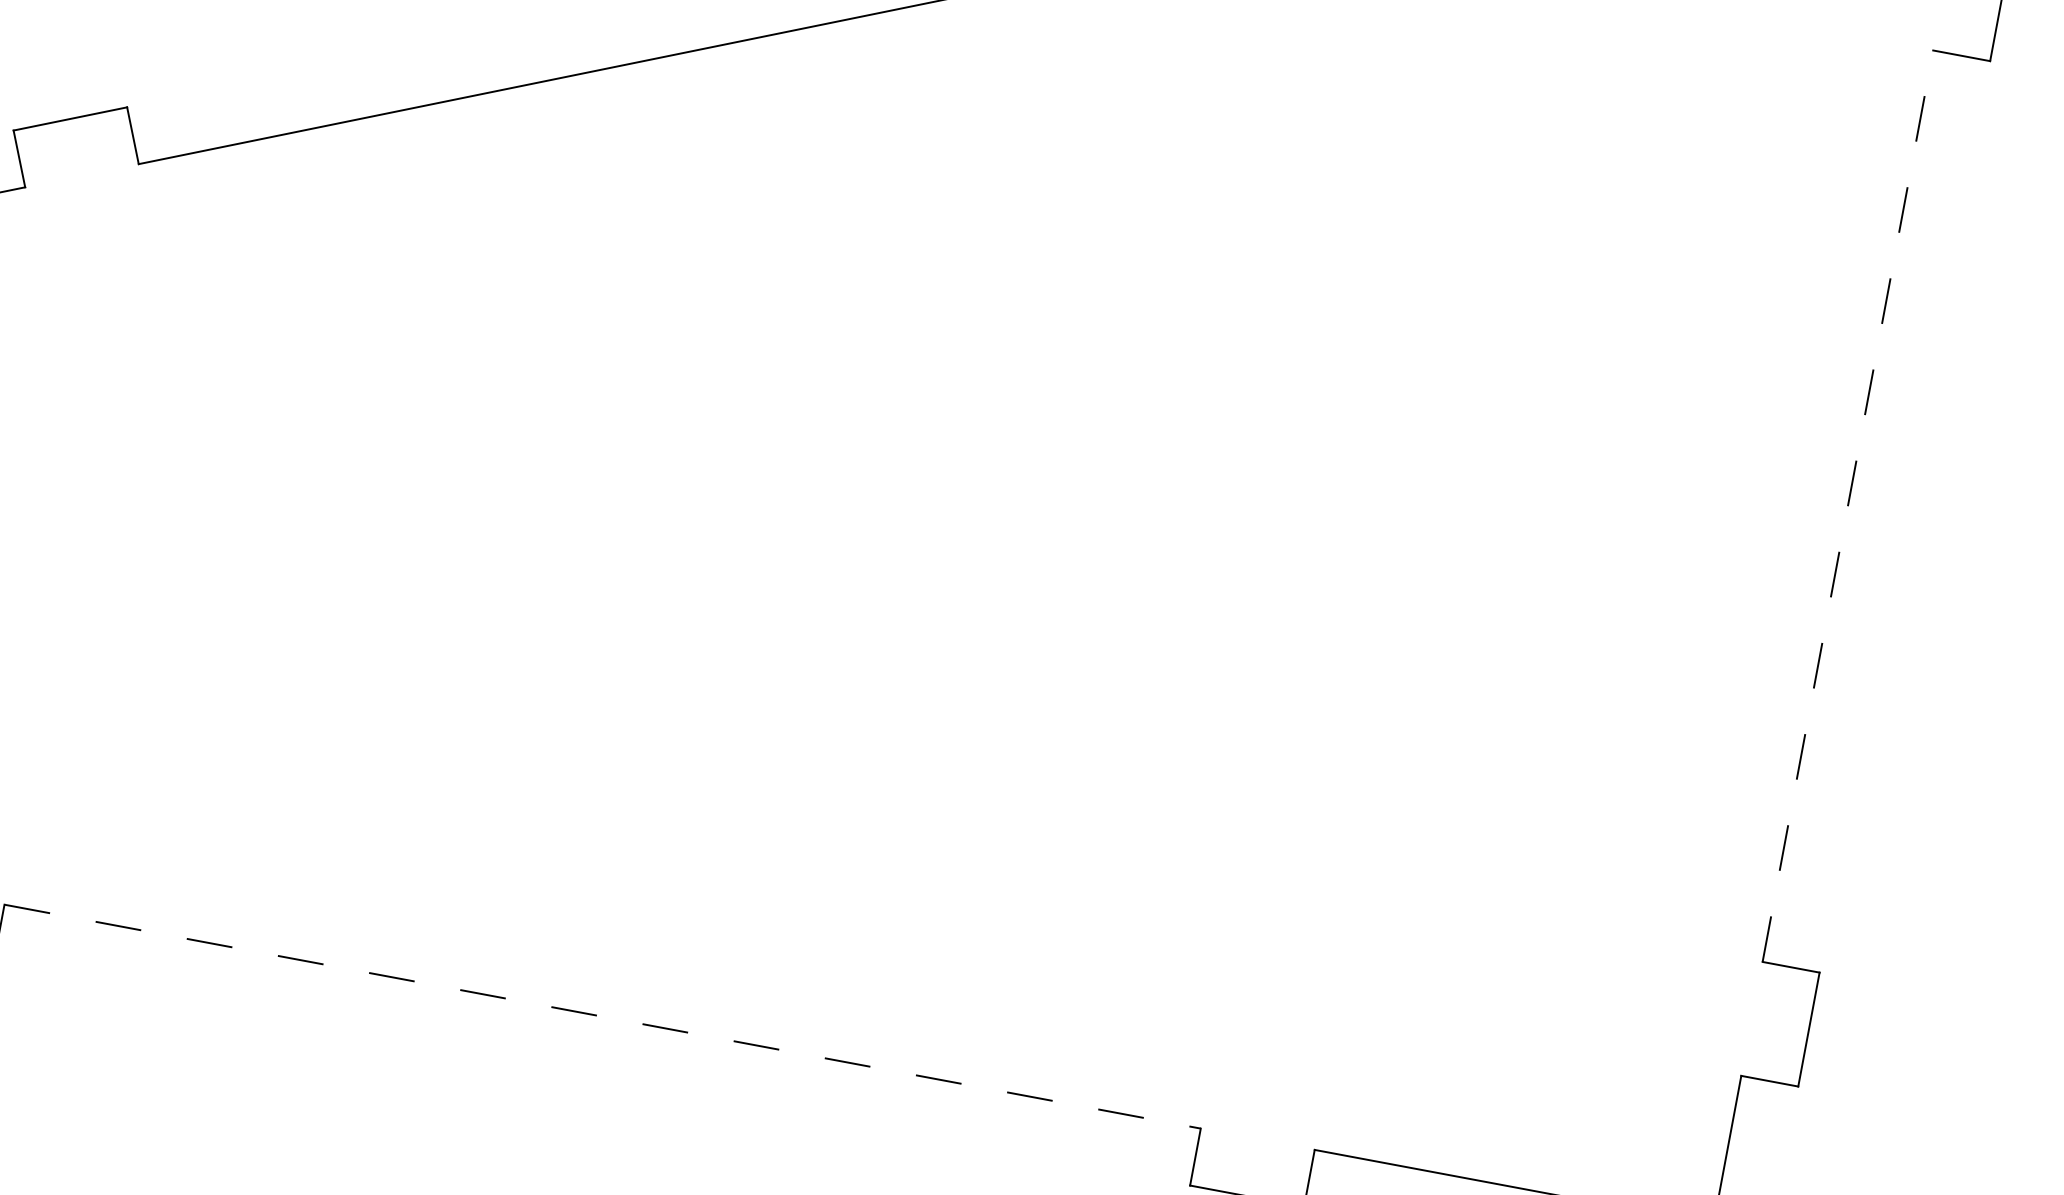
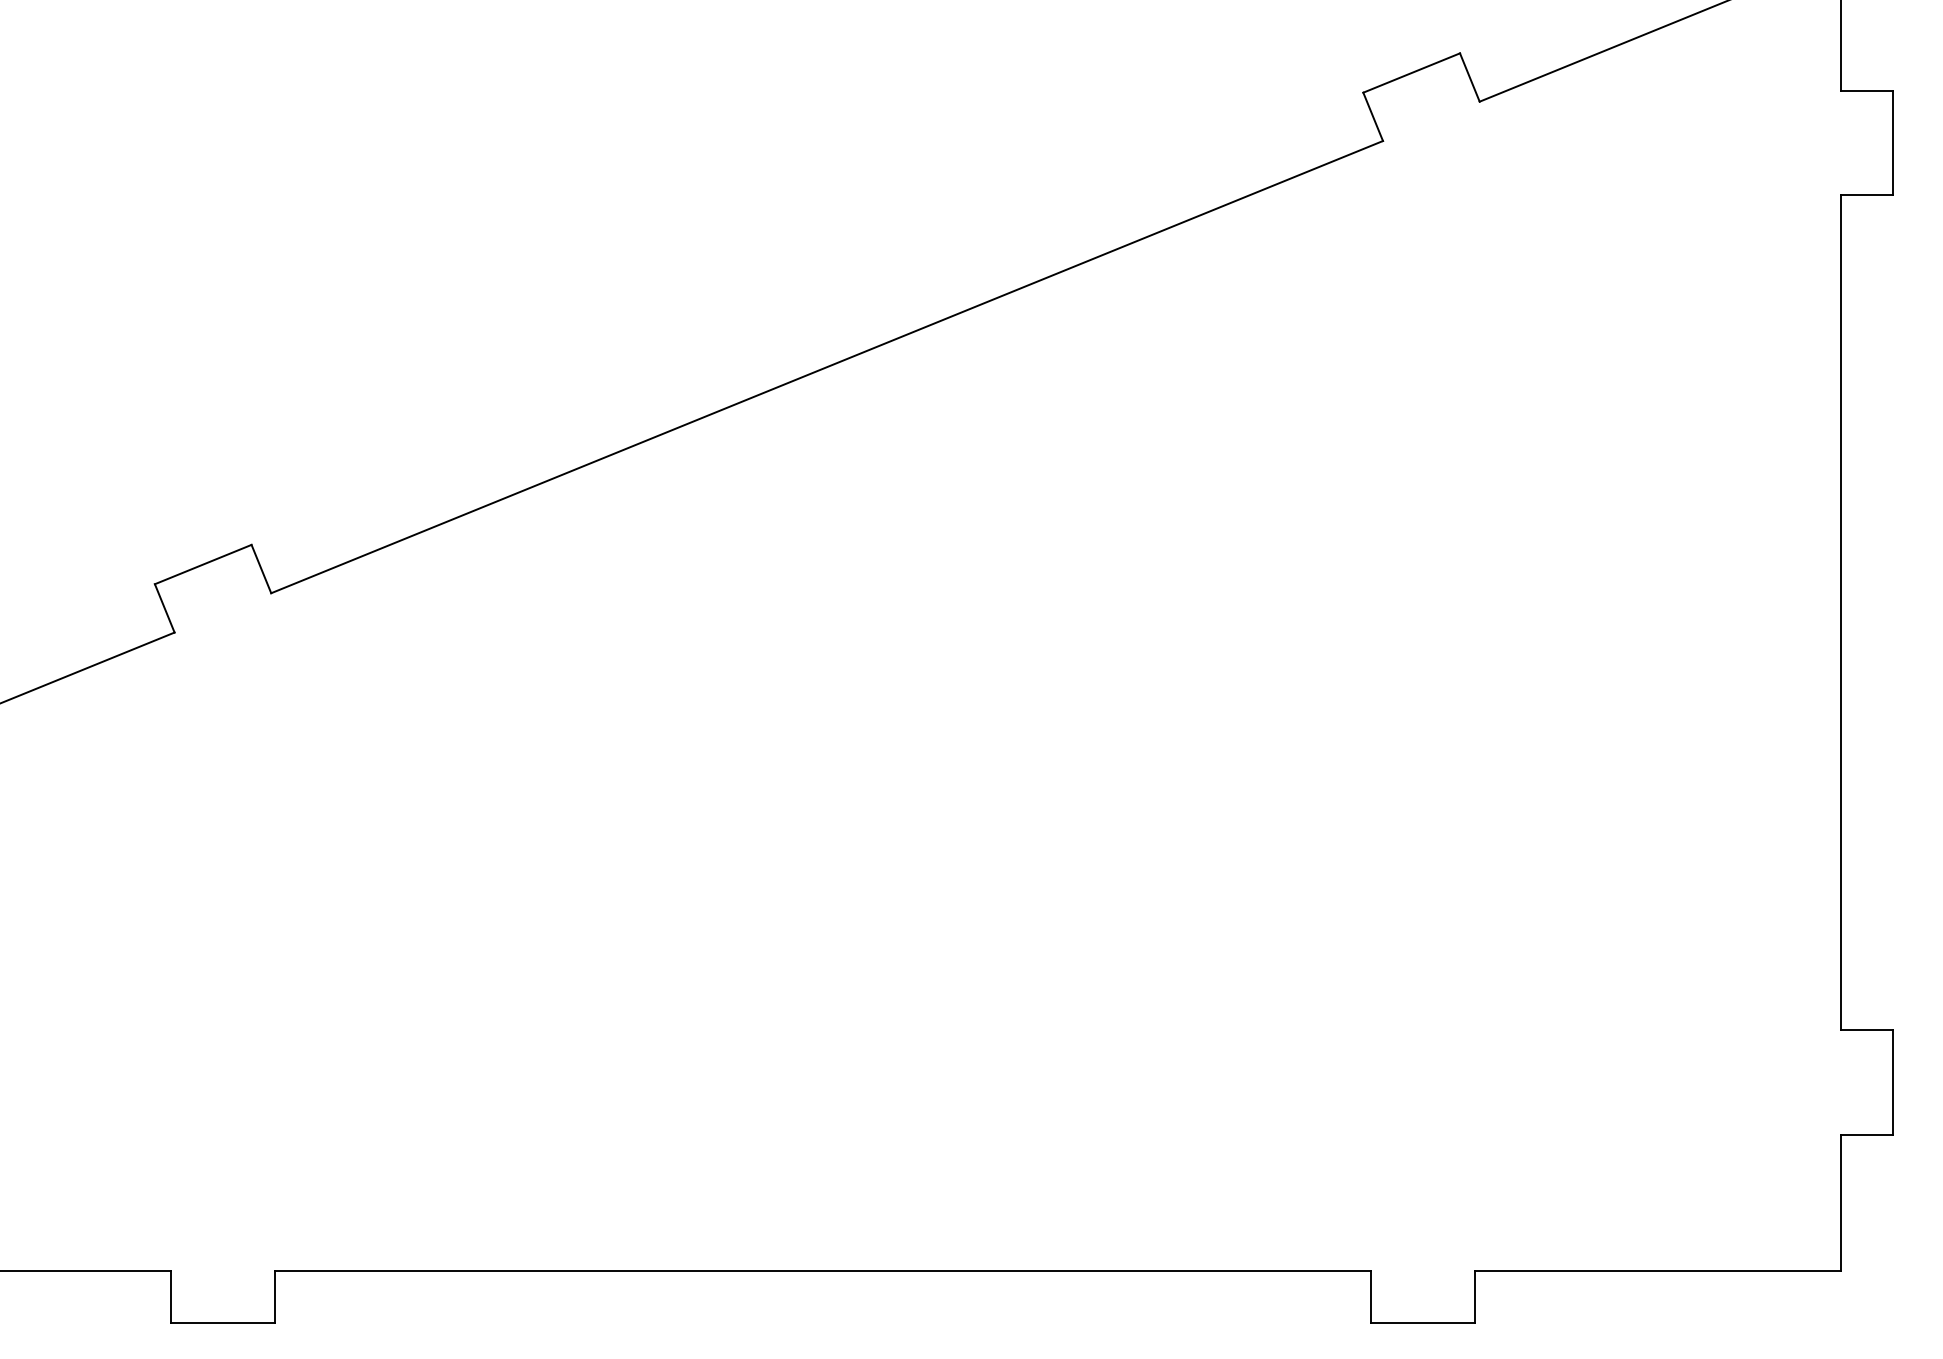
line: (1847, 505) -> (1840, 612), dashed -> solid
line: (603, 1016) -> (823, 1270), dashed -> solid

